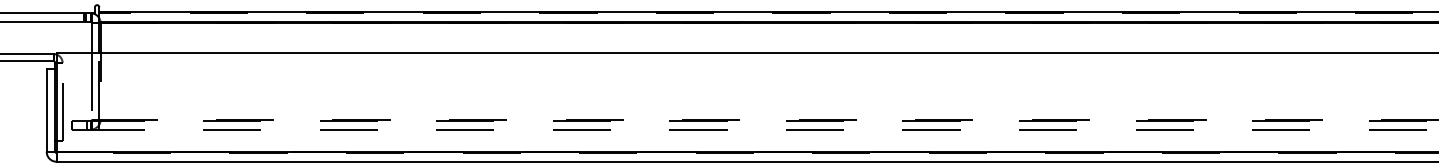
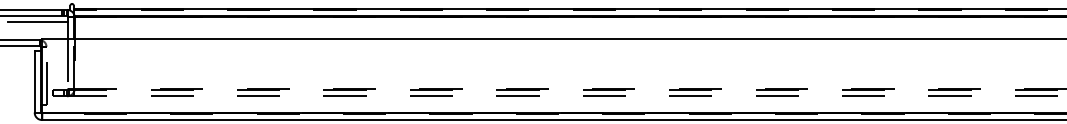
line: (51, 29) -> (38, 21), added

